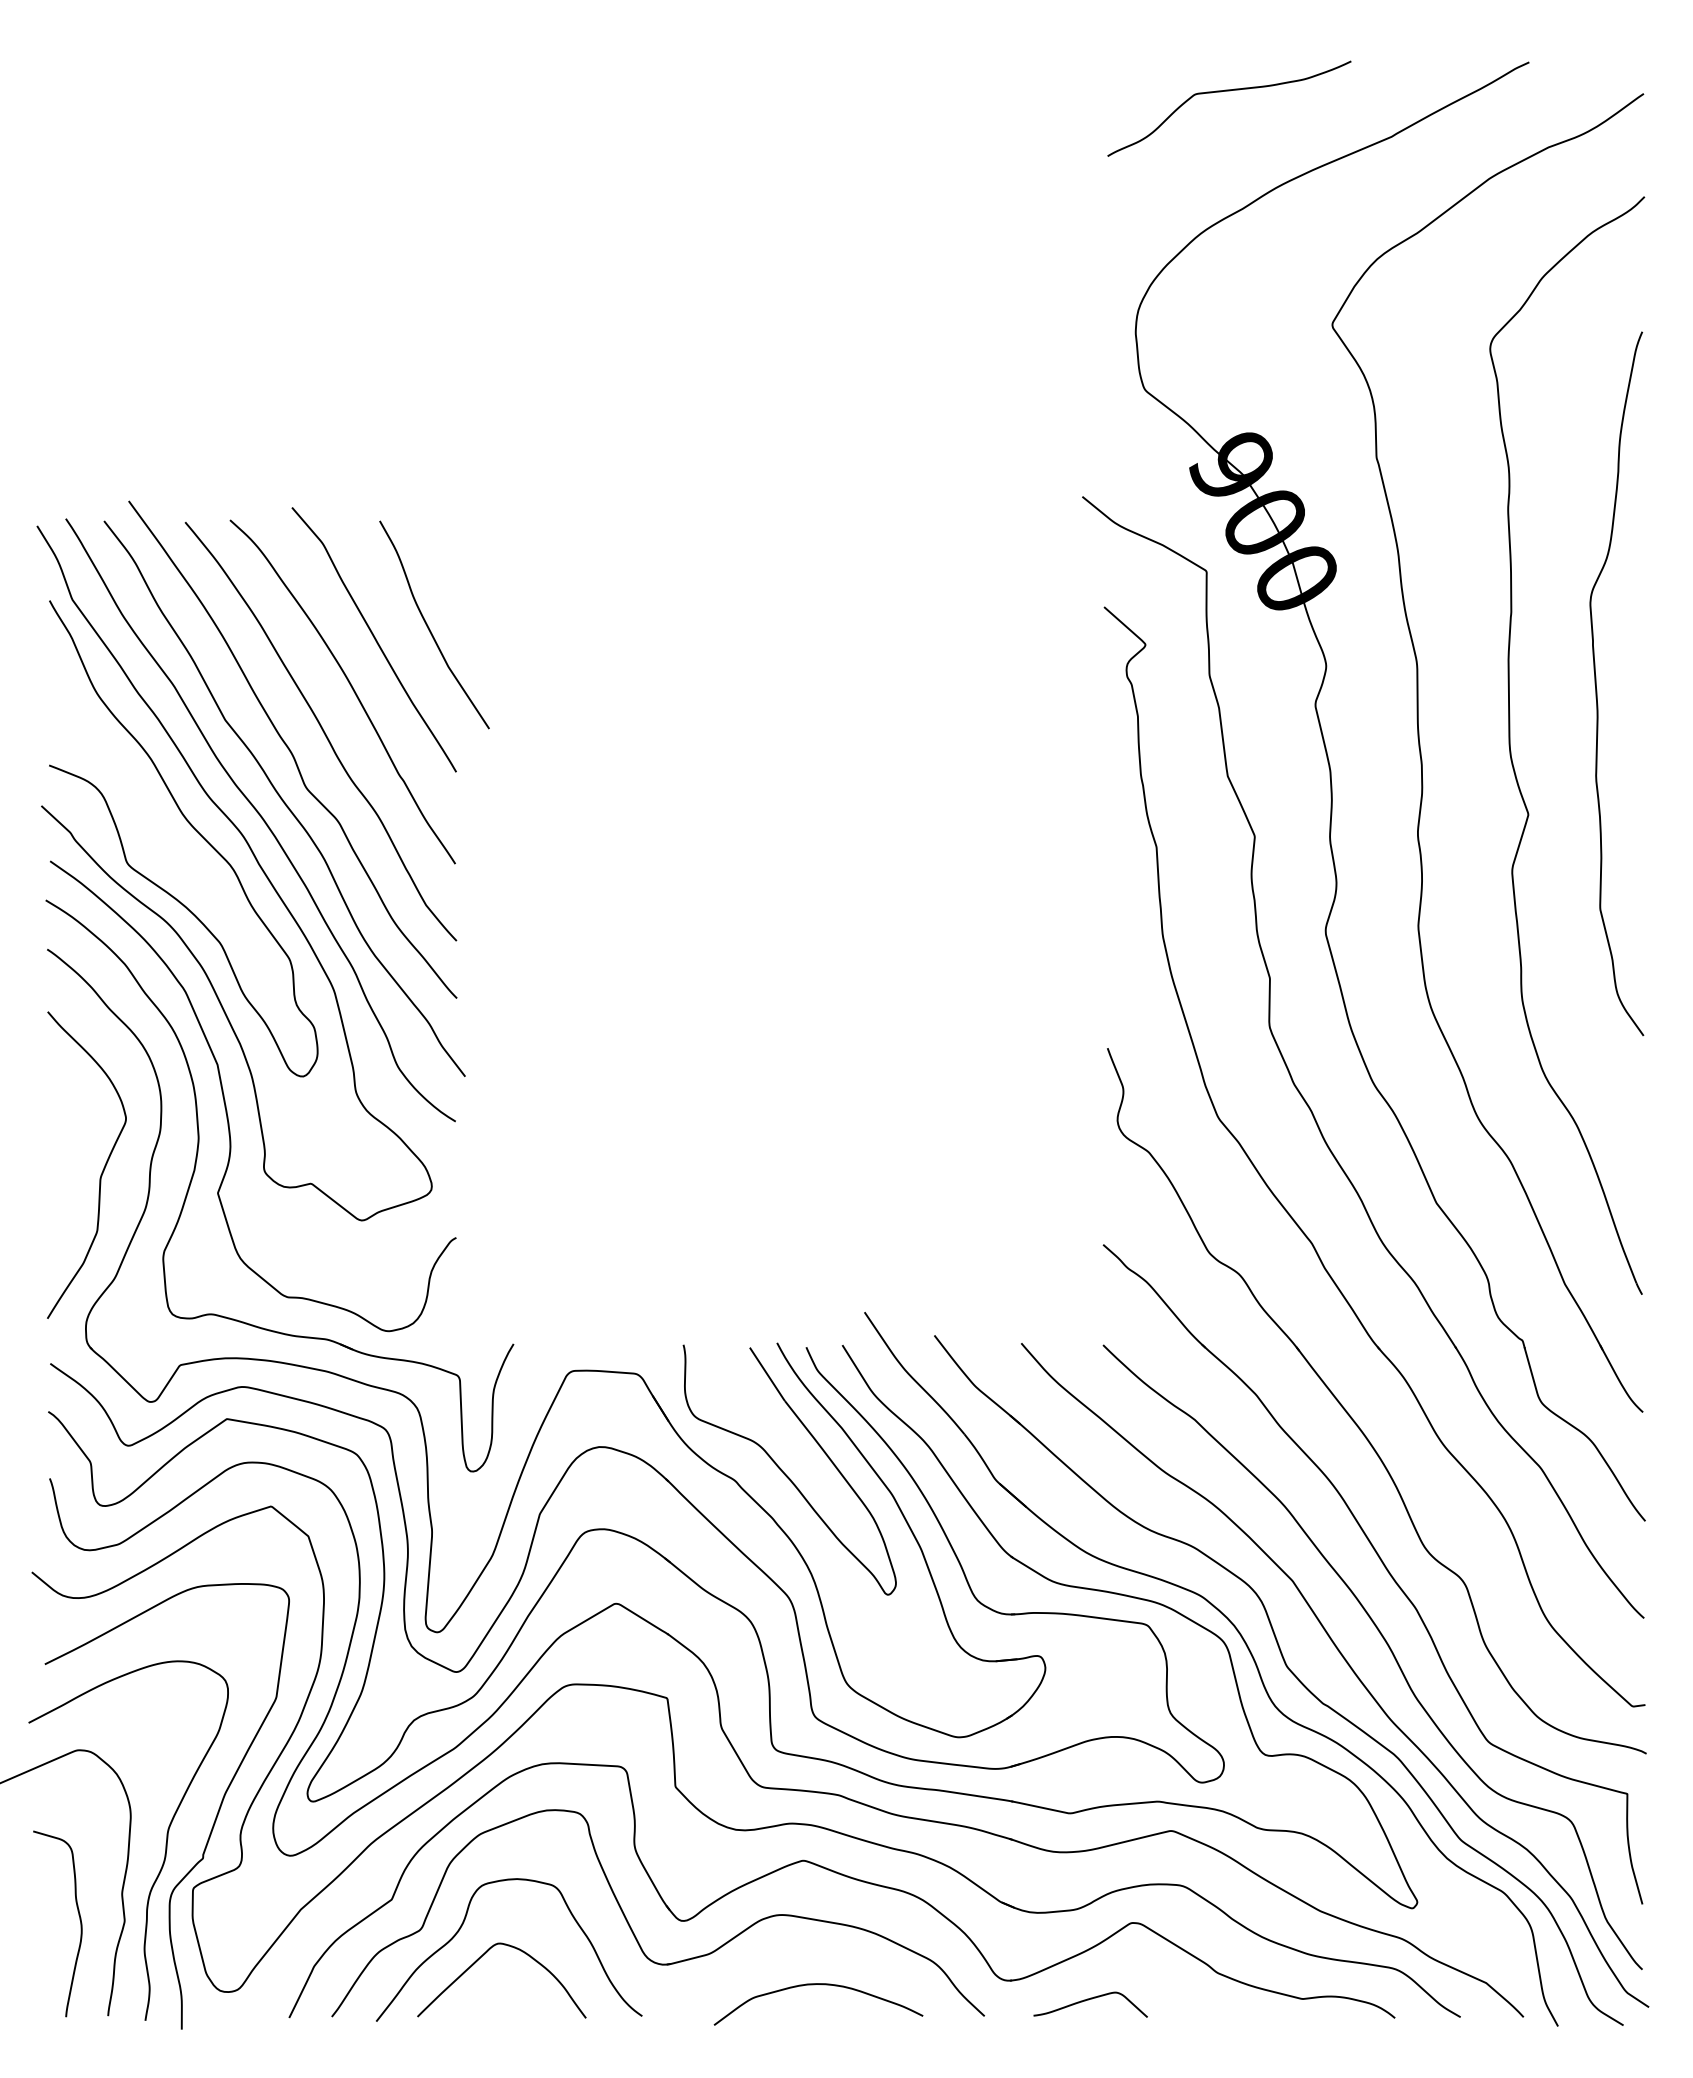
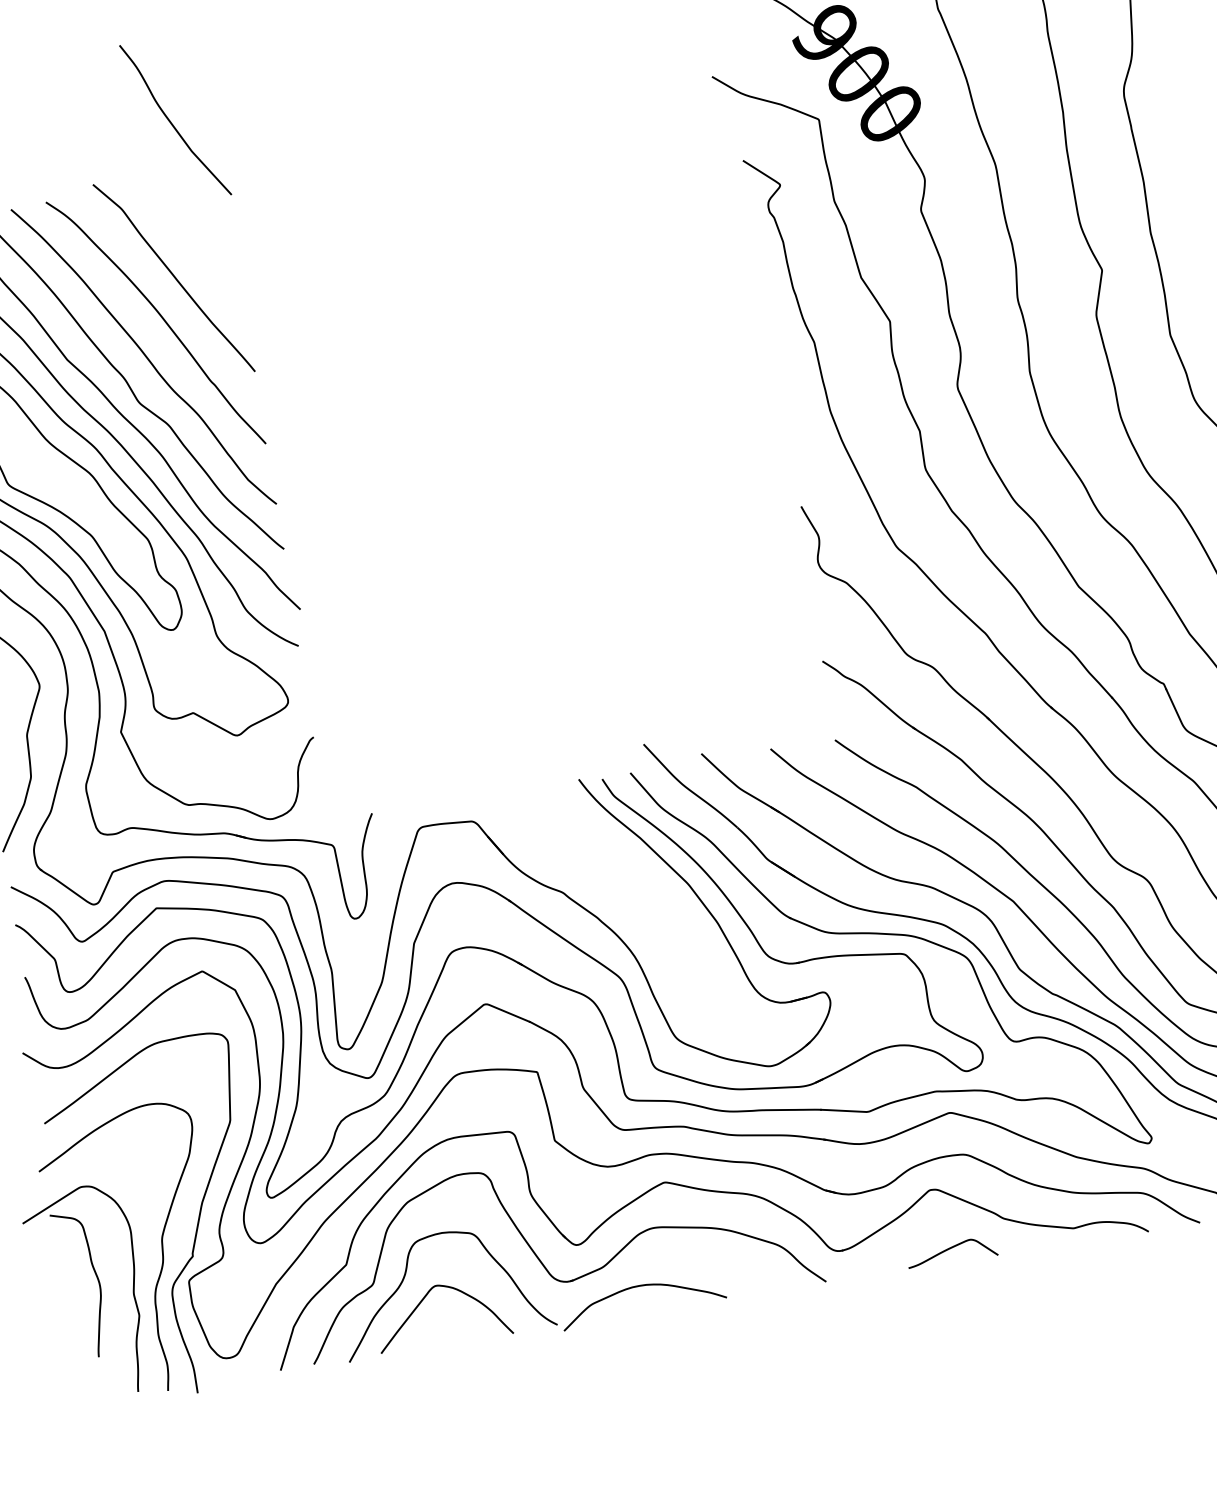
curve: (429, 627) -> (171, 122), moved
part: (789, 1469) -> (604, 877), removed
curve: (79, 1920) -> (97, 1279), moved
curve: (814, 1985) -> (637, 1287), moved
curve: (1088, 2000) -> (949, 1249), moved

